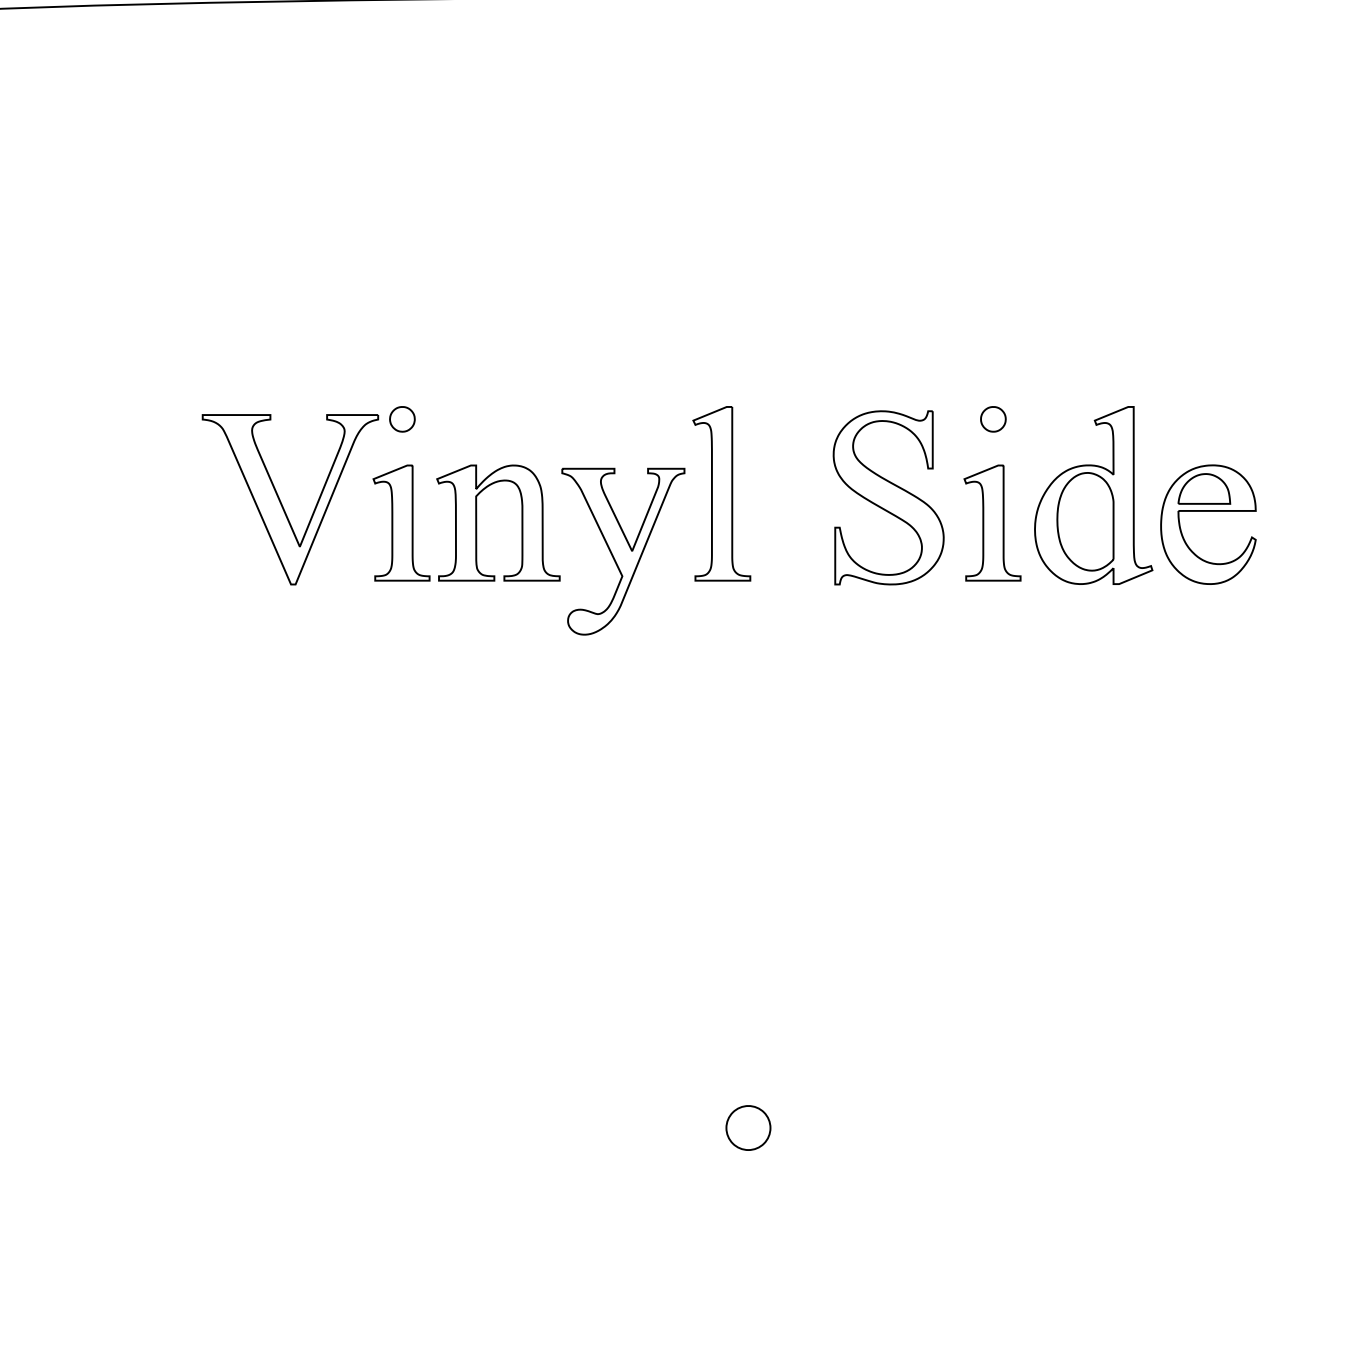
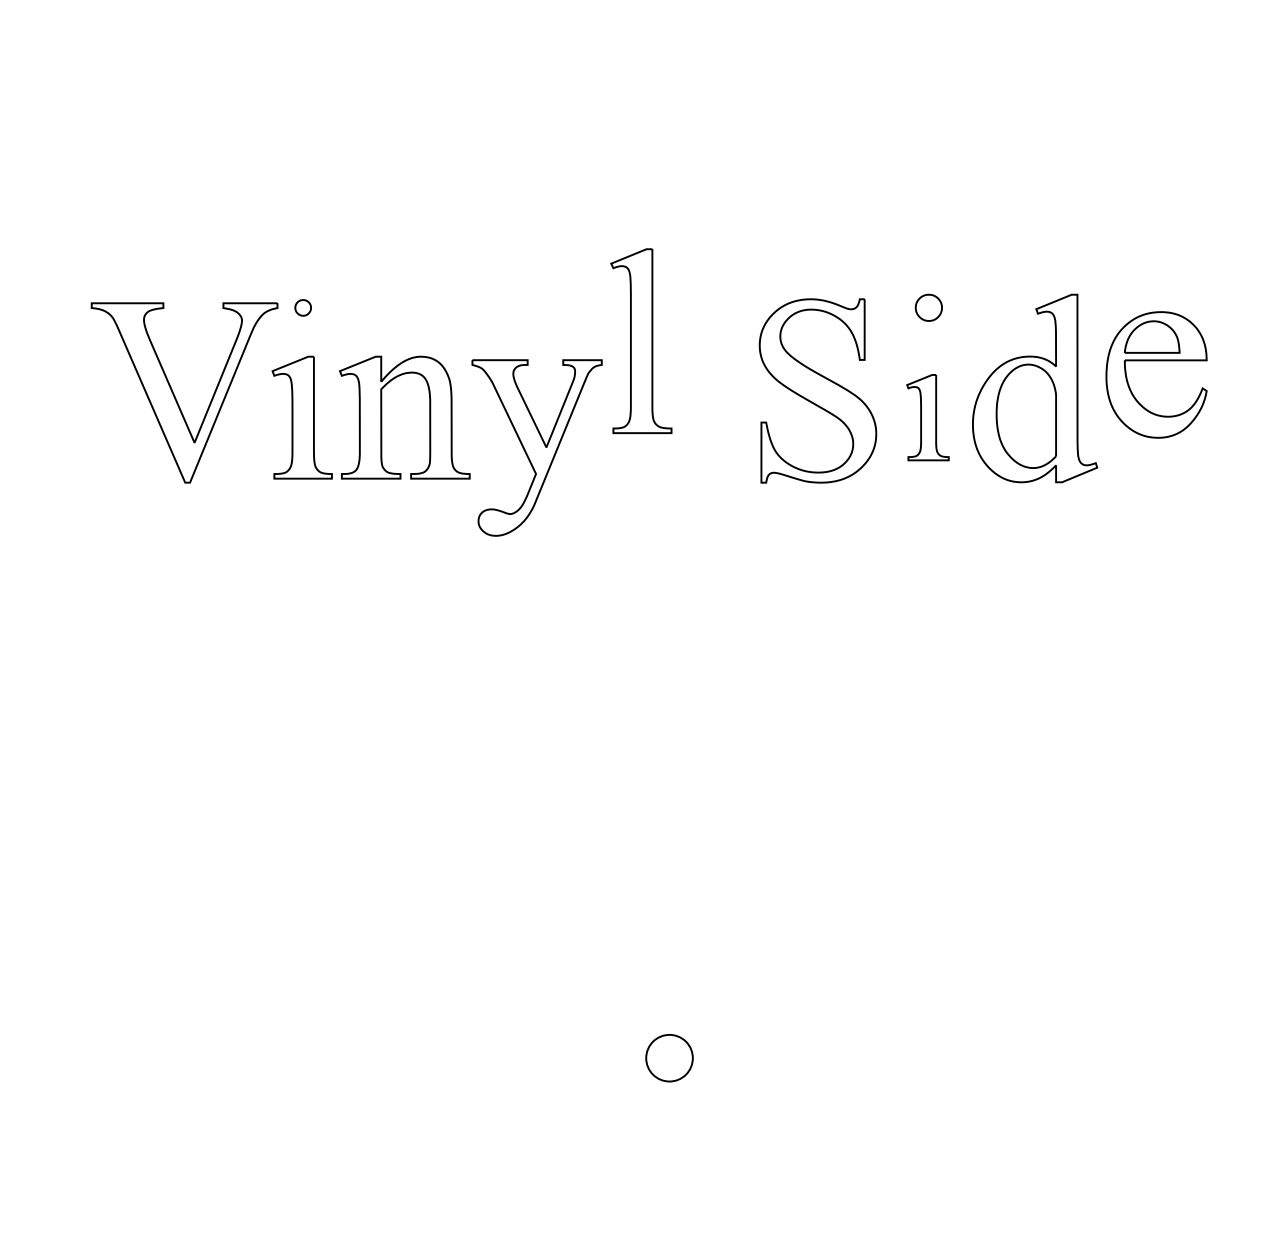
part: (402, 419) -> (303, 308), size x0.6
part: (721, 493) -> (640, 340), moved
part: (1208, 511) -> (1156, 360), moved
part: (992, 522) -> (927, 417), size x0.7

